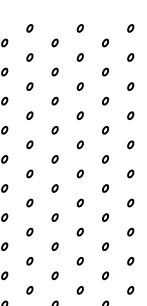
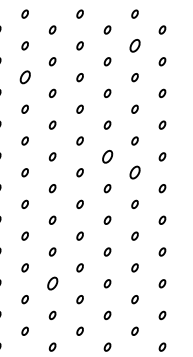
part: (130, 57) -> (134, 45), size x1.6
part: (29, 86) -> (24, 77), size x1.6
part: (105, 159) -> (107, 156), size x1.6
part: (130, 173) -> (134, 172), size x1.6
part: (54, 275) -> (52, 283), size x1.6

